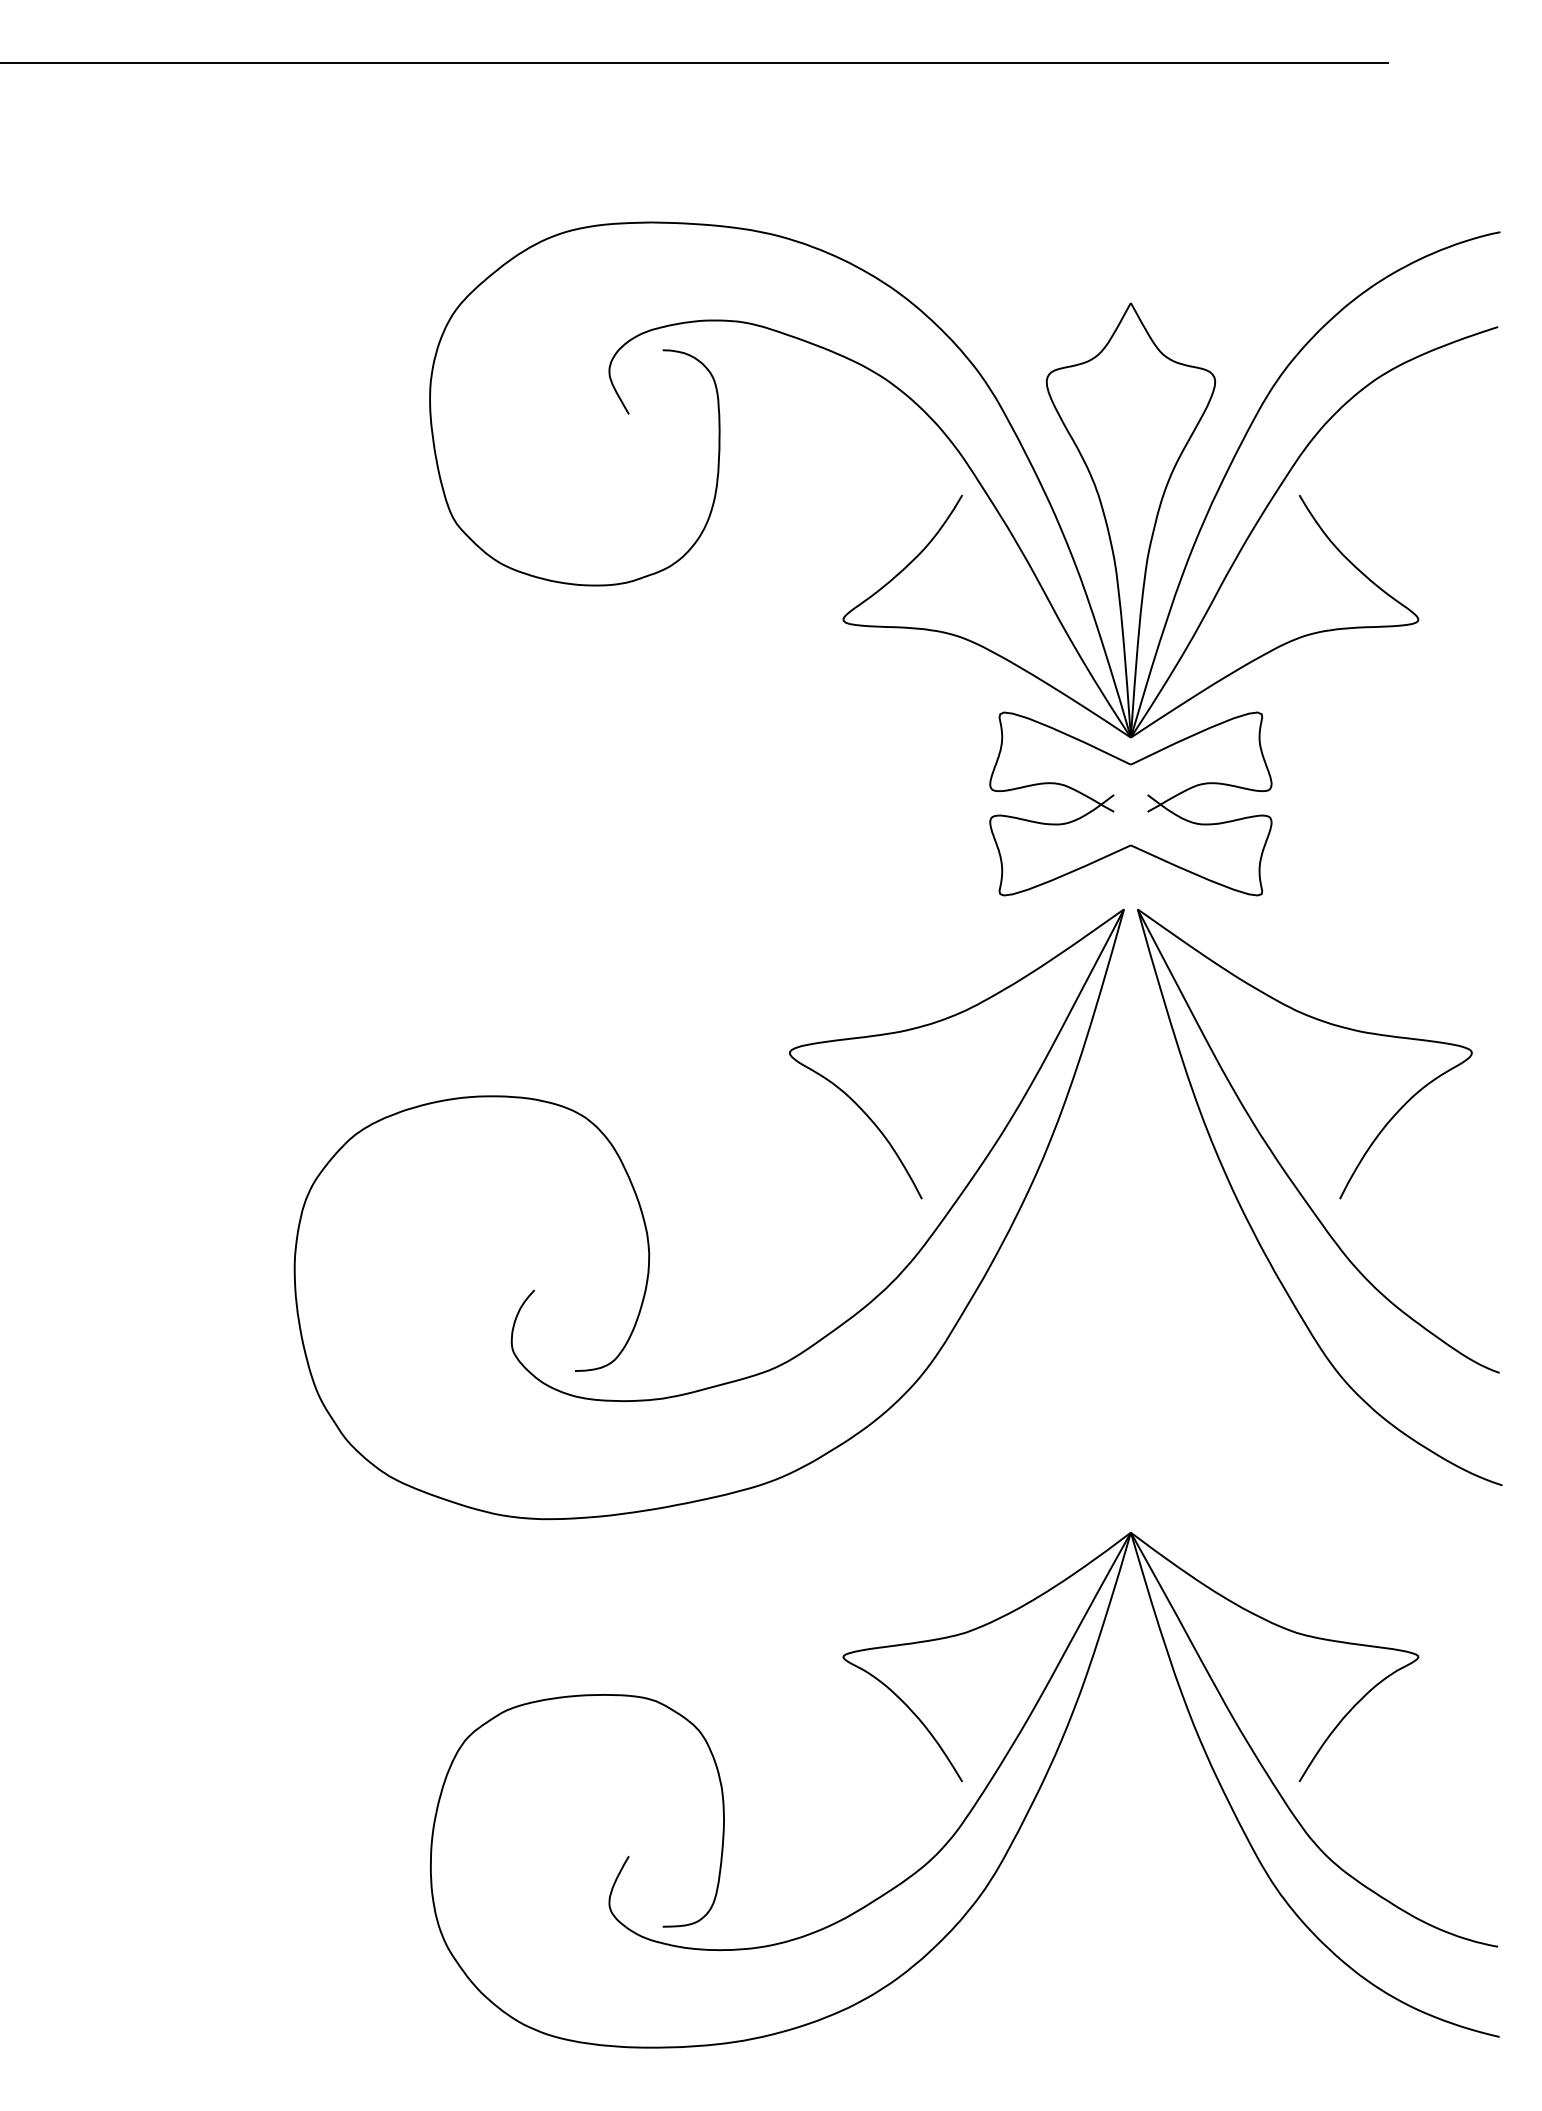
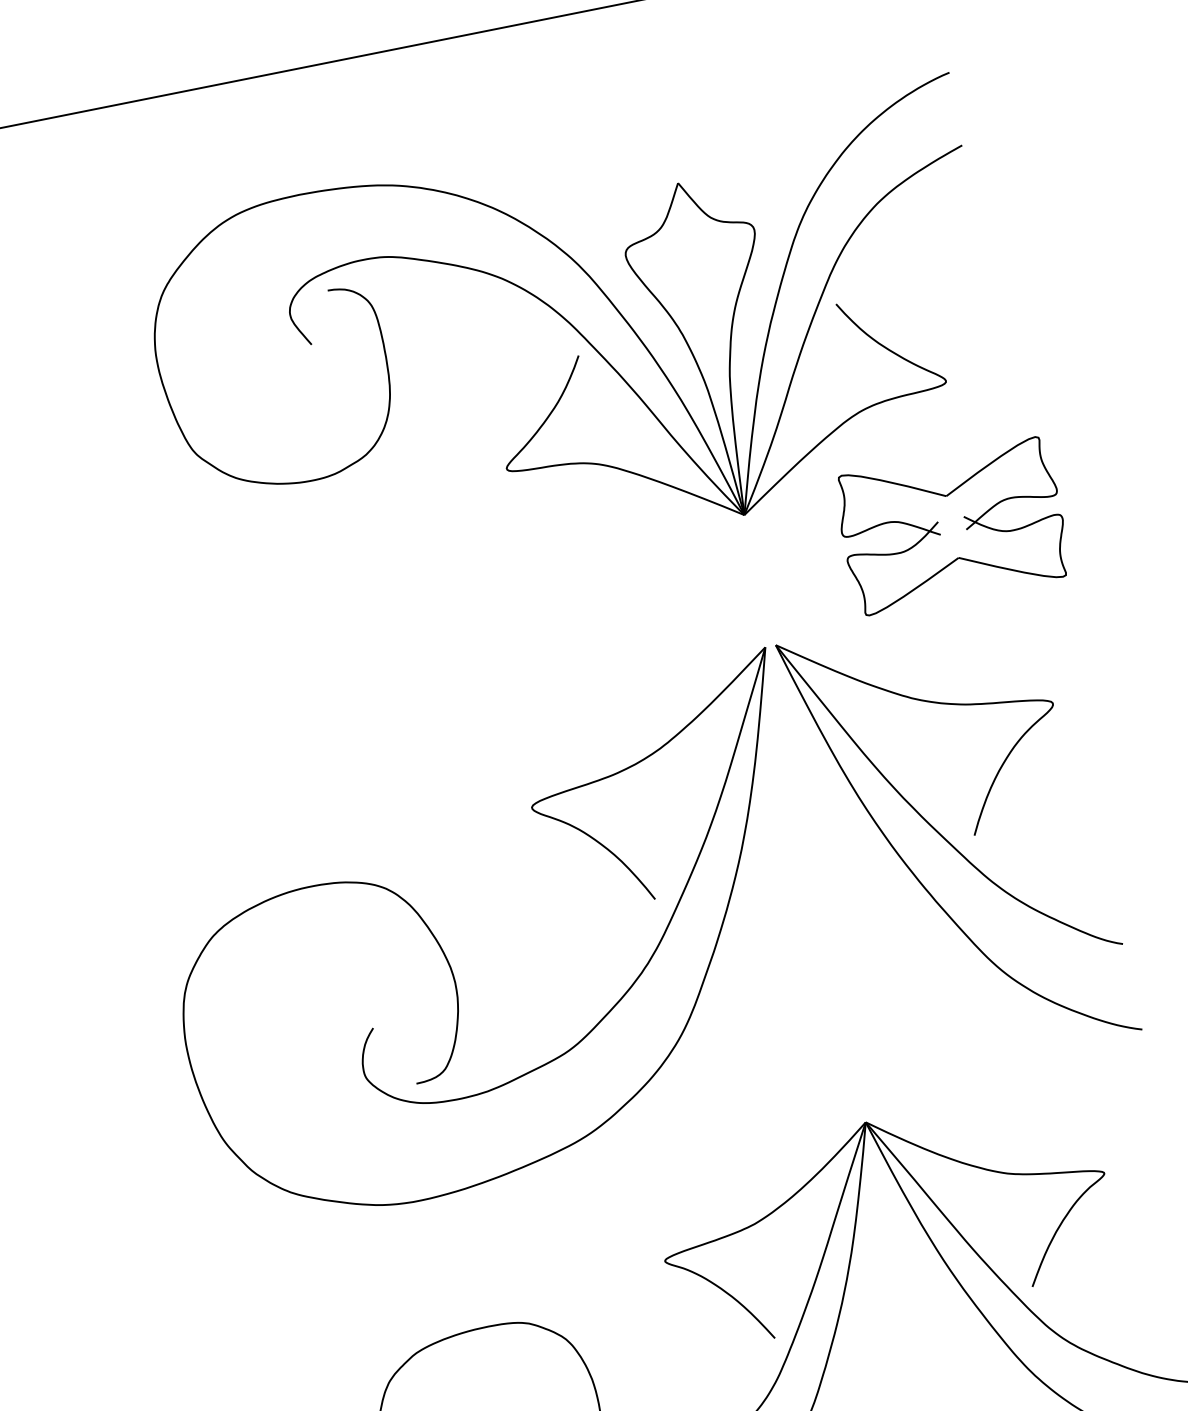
part: (1130, 803) -> (951, 525), moved

